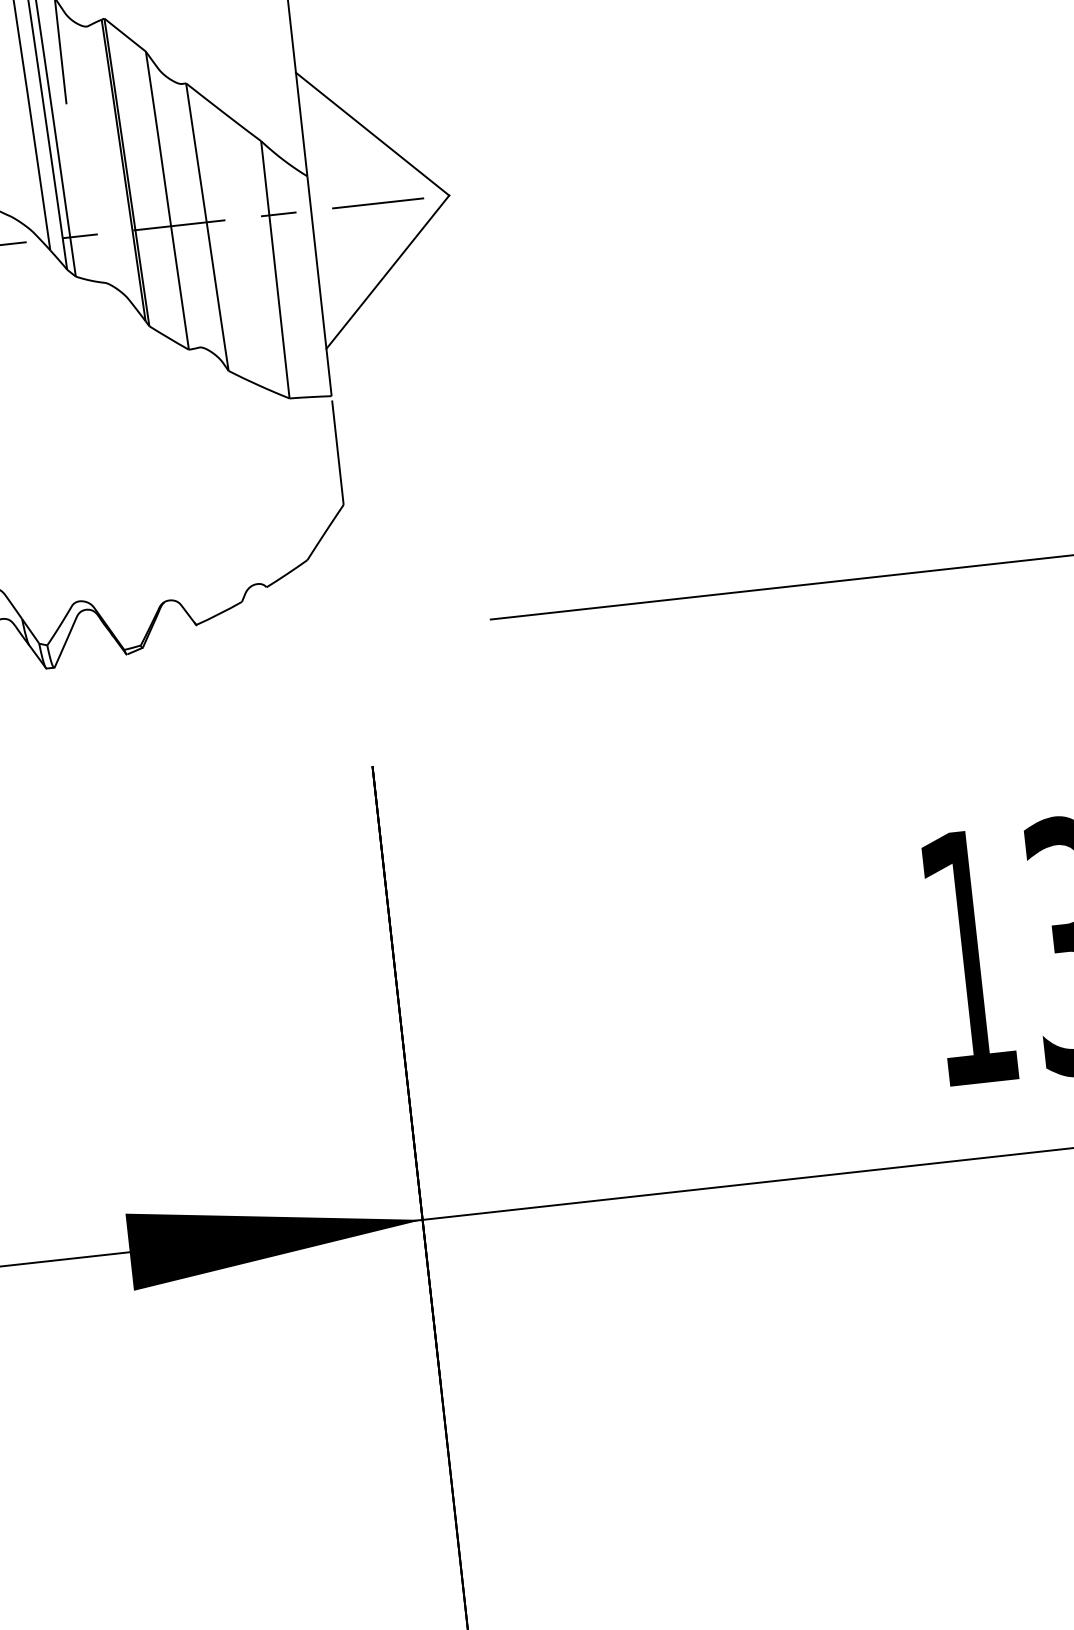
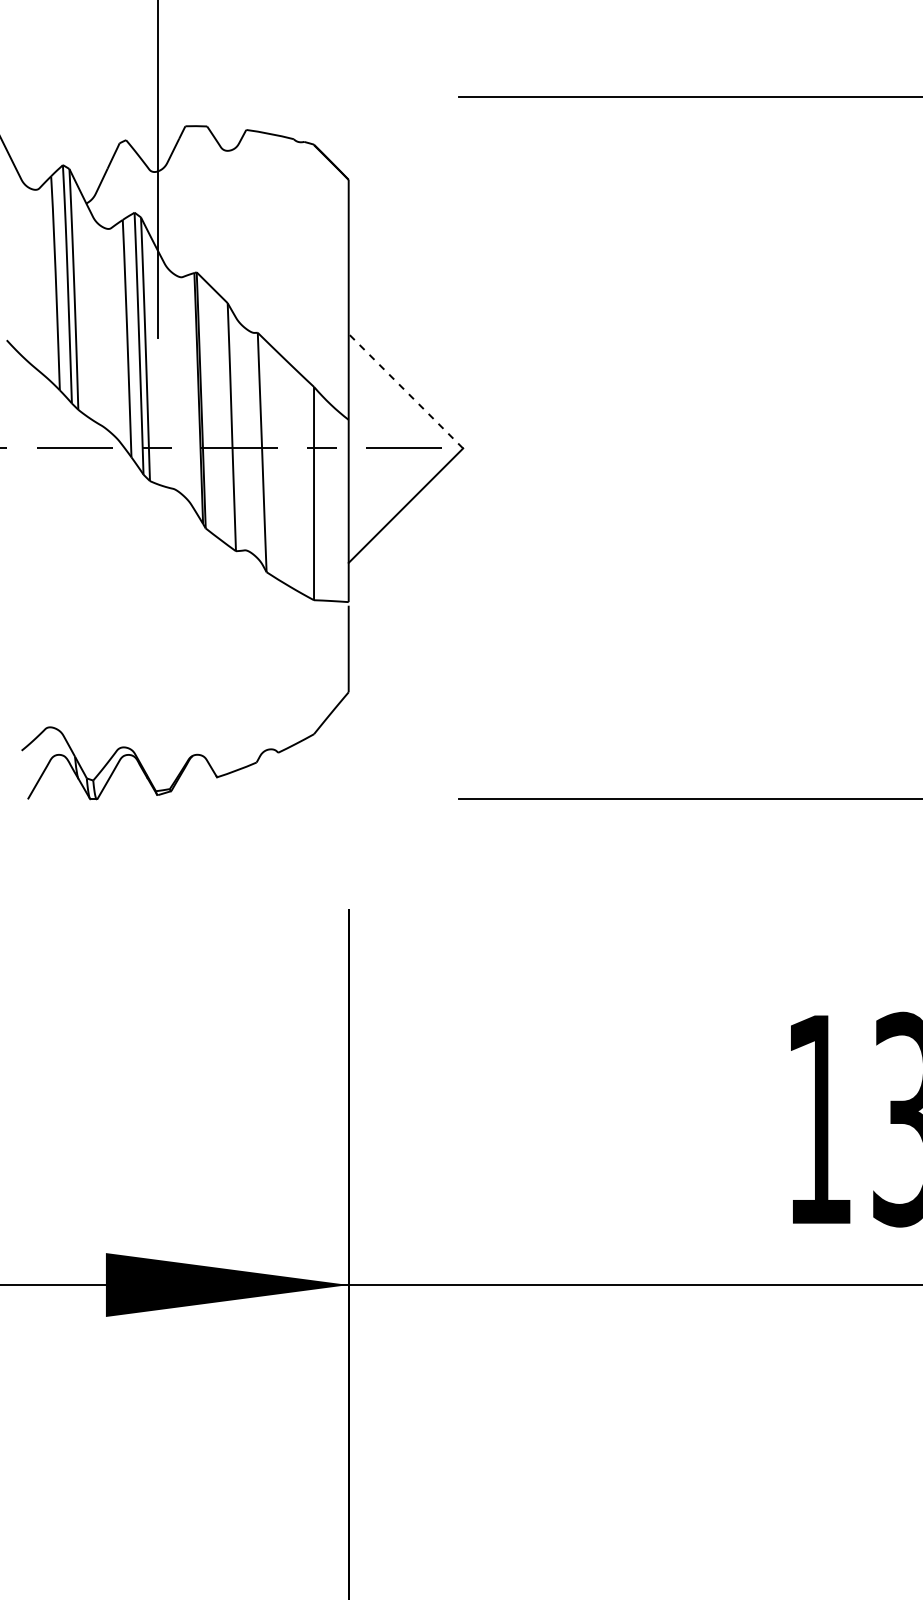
line: (372, 134) -> (405, 391), solid -> dashed

